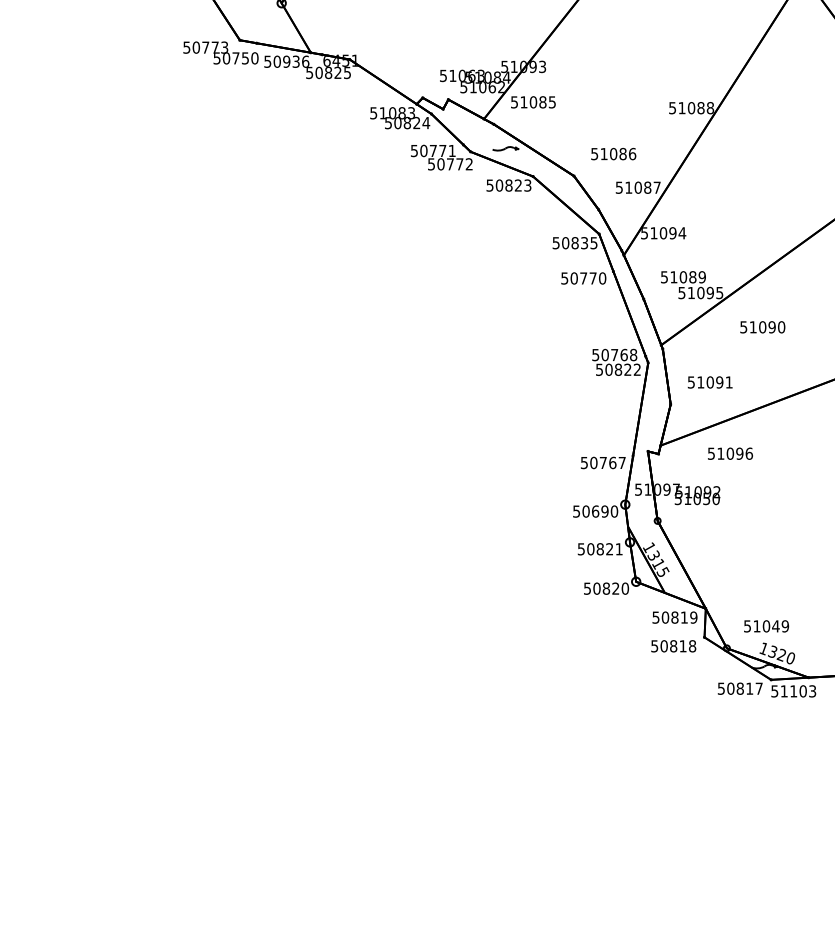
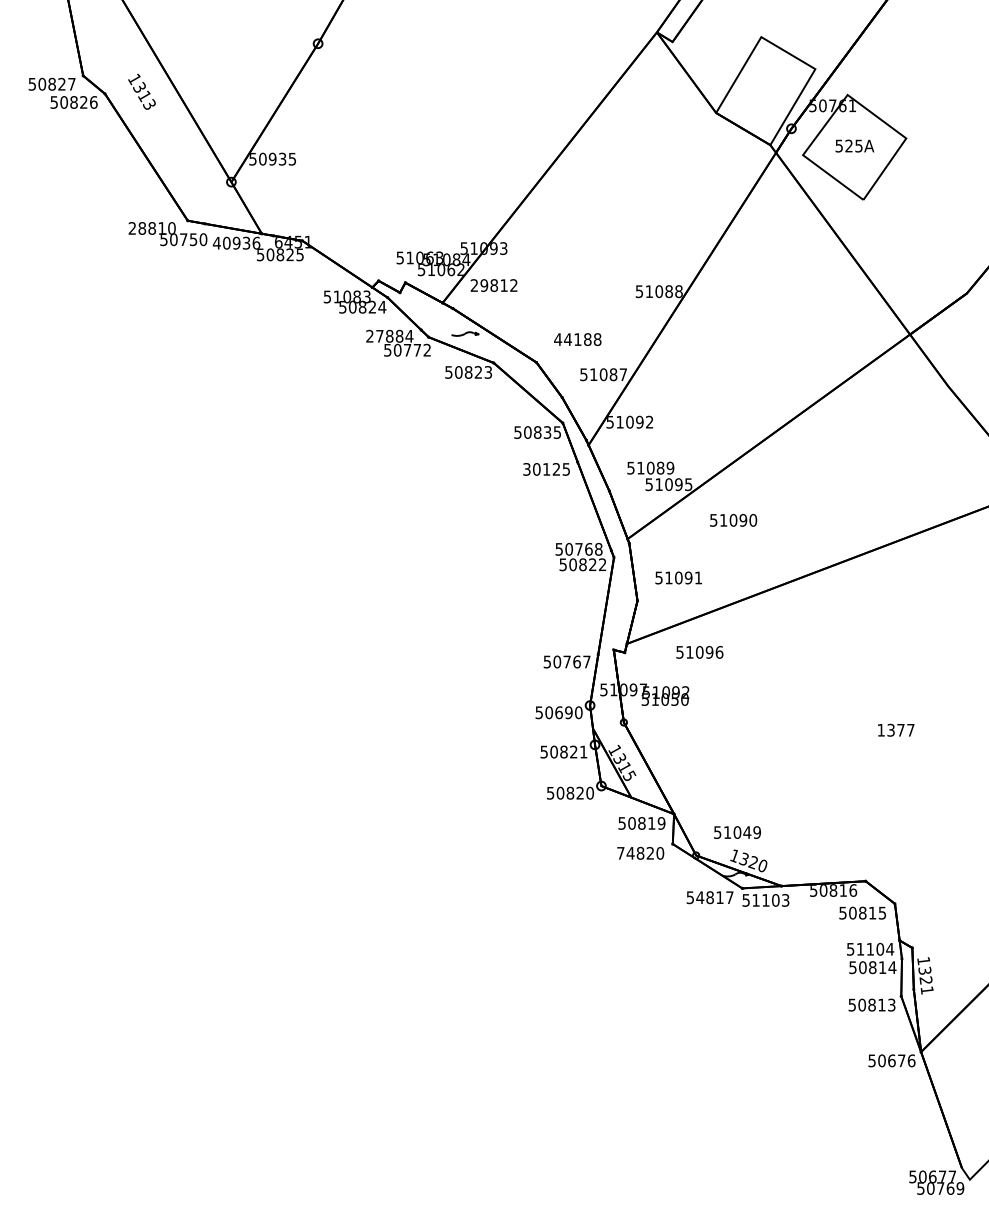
text: (205, 47) -> (151, 228), 50773 -> 28810
text: (267, 62) -> (216, 243), 50936 -> 40936
text: (532, 102) -> (493, 285), 51085 -> 29812
text: (433, 150) -> (389, 335), 50771 -> 27884
text: (613, 154) -> (577, 339), 51086 -> 44188
text: (682, 232) -> (649, 421), 51094 -> 51092
text: (583, 278) -> (546, 469), 50770 -> 30125
text: (673, 645) -> (640, 852), 50818 -> 74820
text: (731, 688) -> (700, 897), 50817 -> 54817

